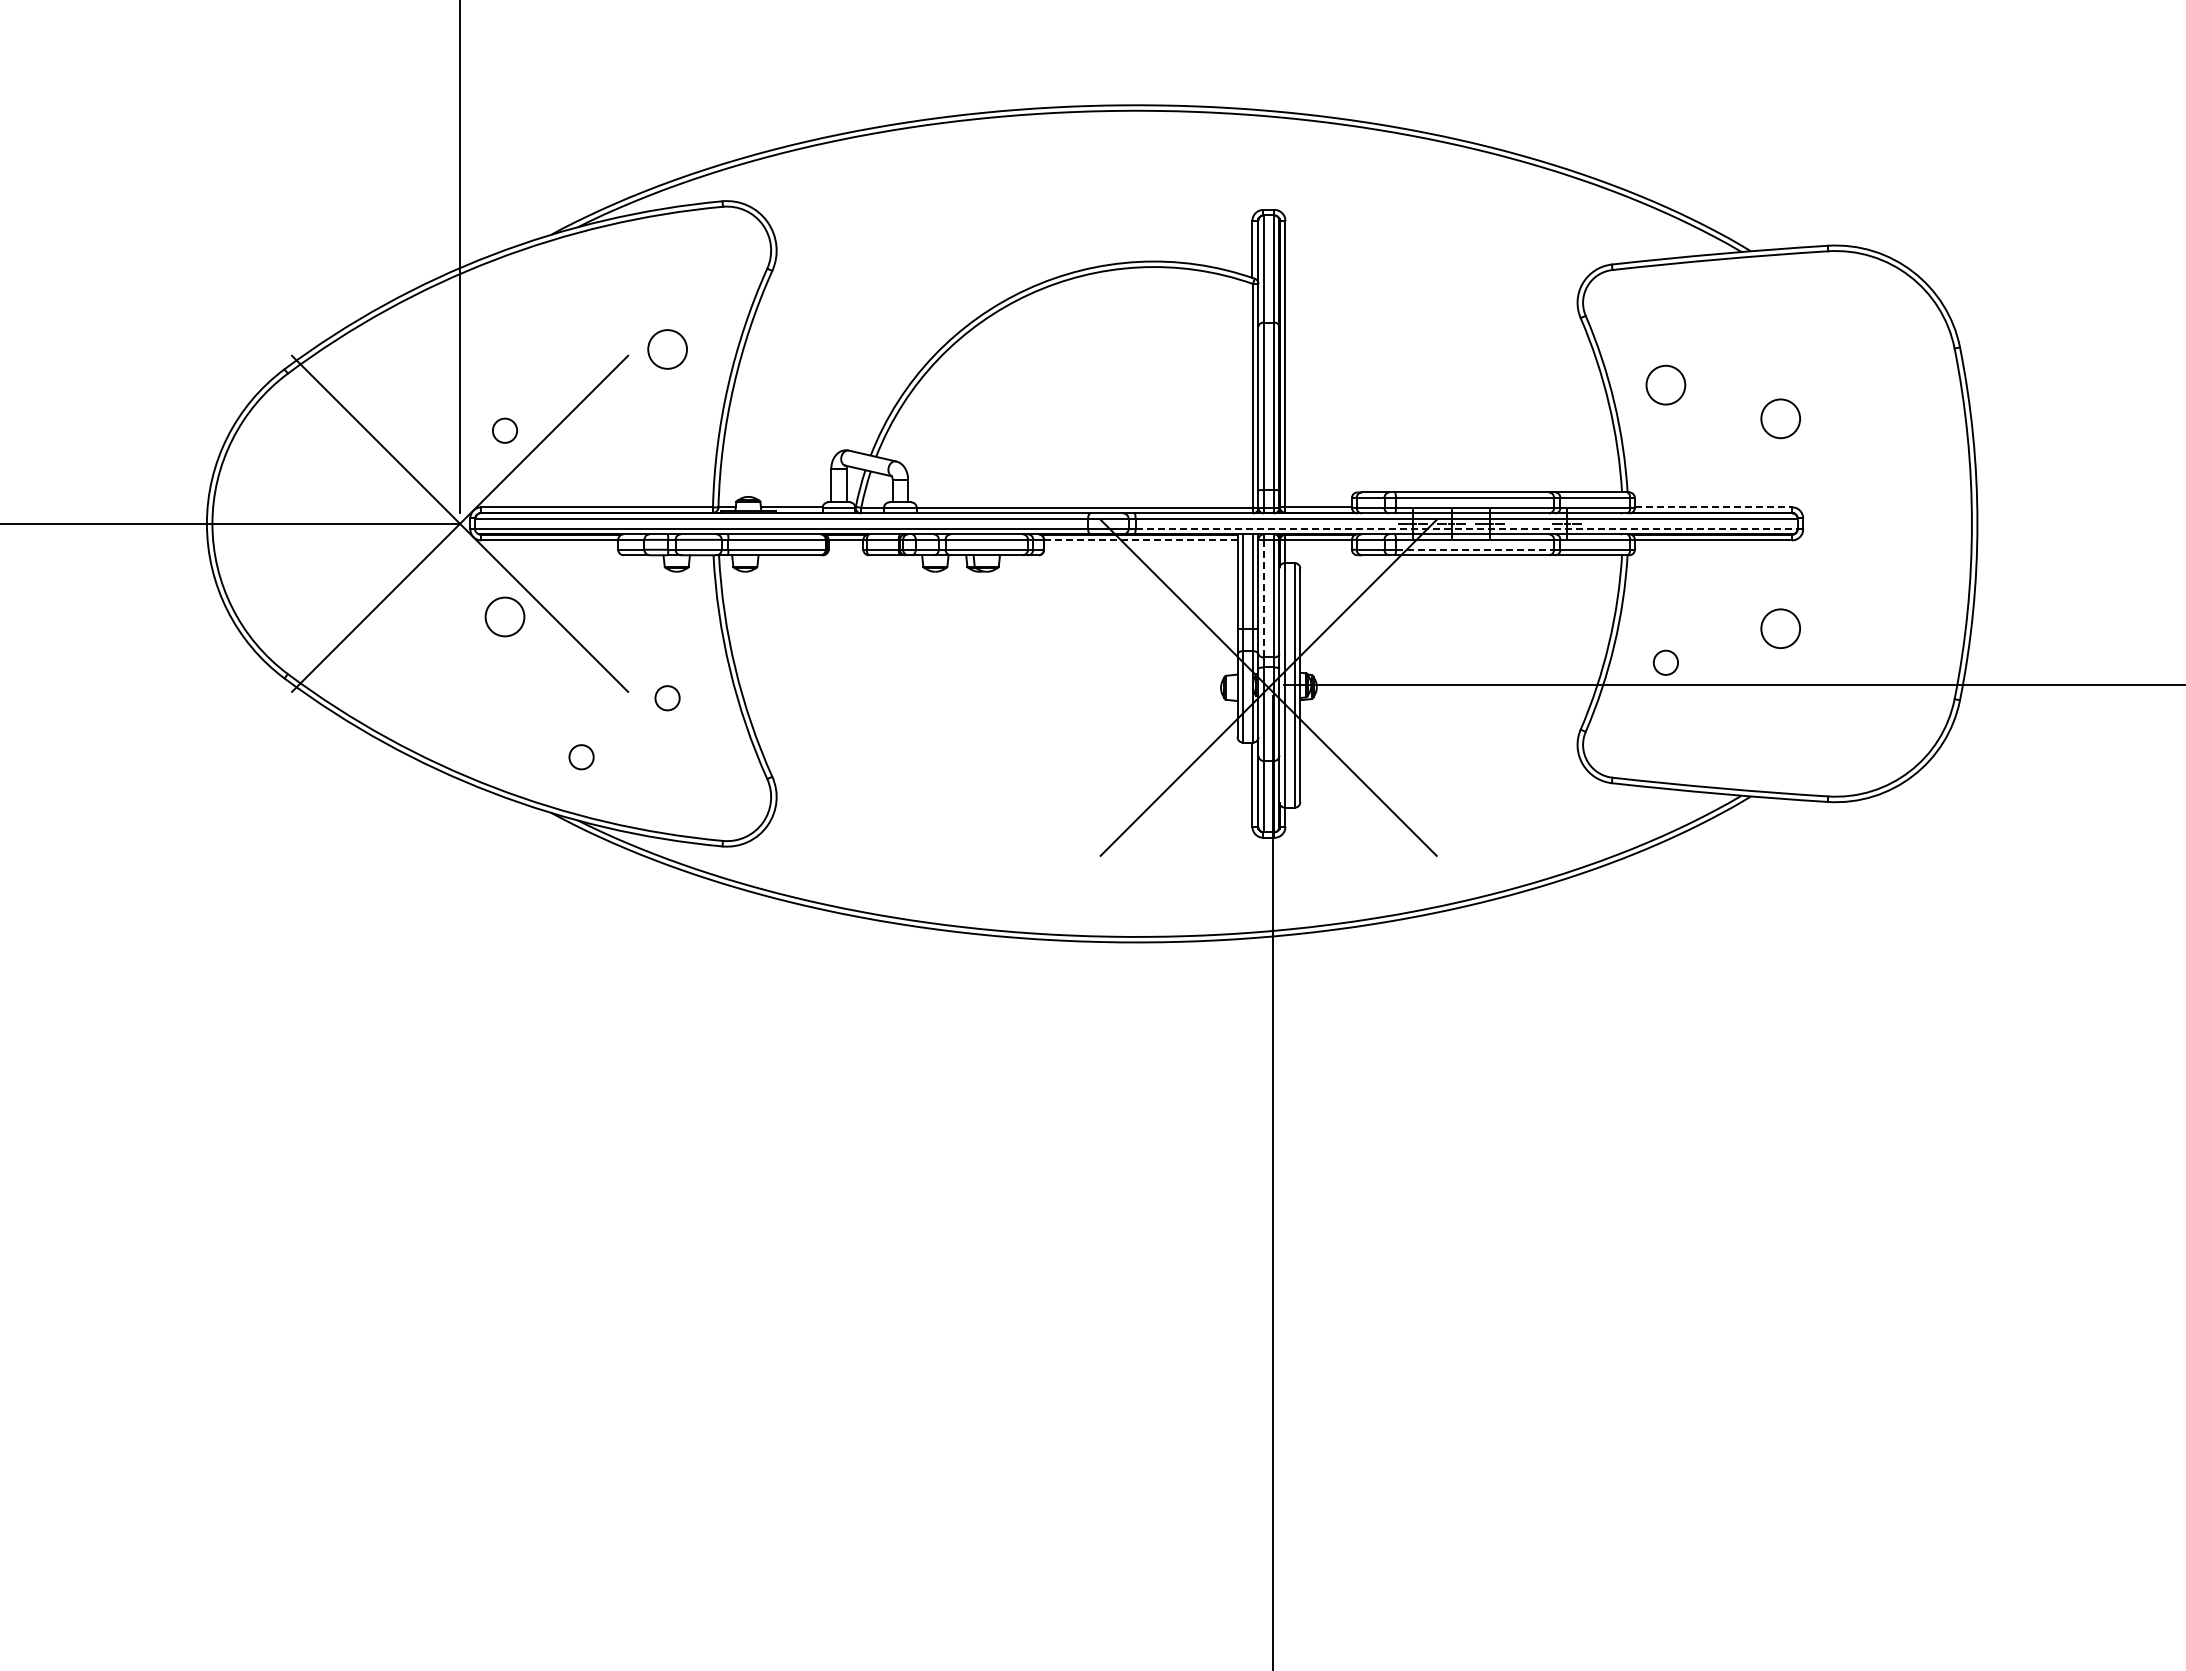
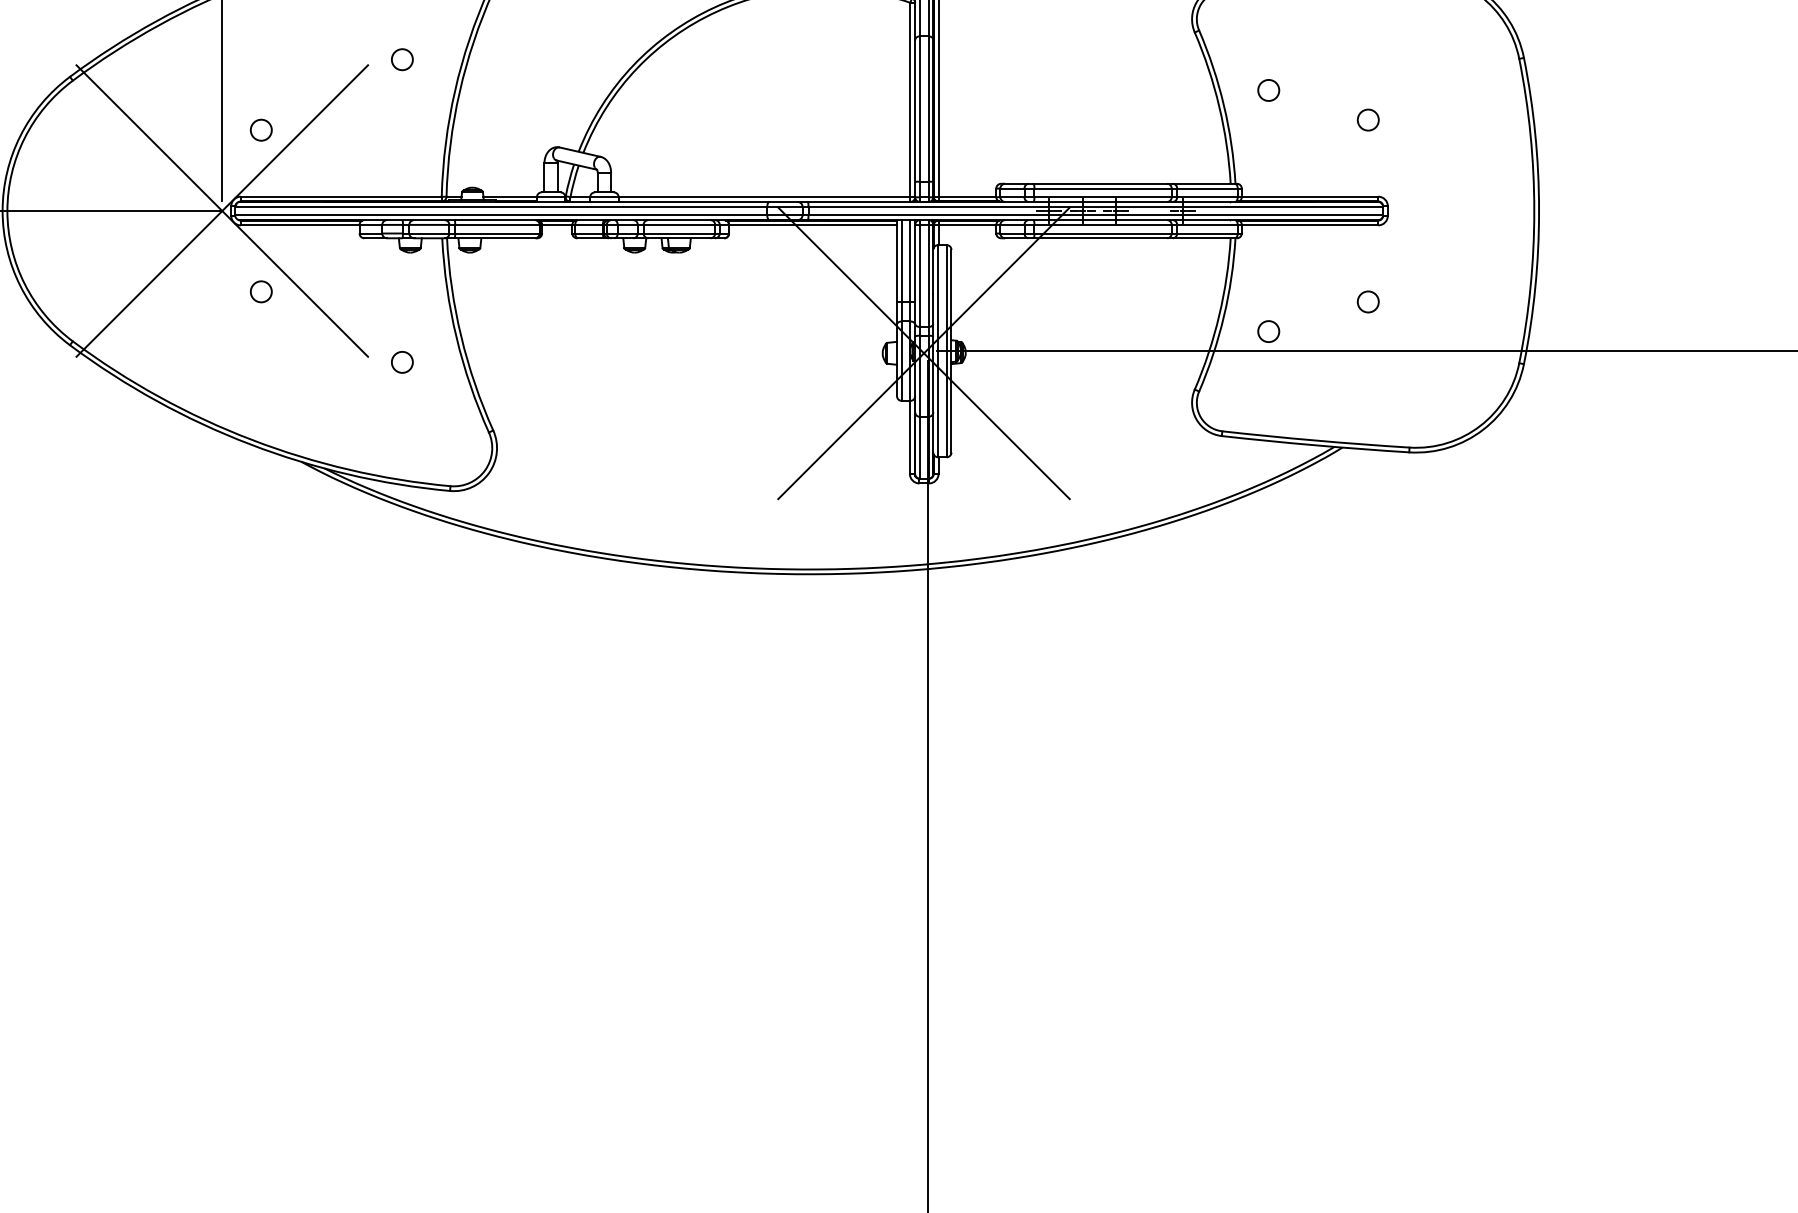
circle: (667, 349) -> (402, 59), size x0.62
circle: (1665, 384) -> (1268, 90), size x0.62
circle: (1780, 419) -> (1368, 120), size x0.62
line: (1713, 507) -> (1310, 196), dashed -> solid
line: (1467, 528) -> (1096, 215), dashed -> solid
line: (1140, 540) -> (812, 225), dashed -> solid
line: (1475, 549) -> (1103, 233), dashed -> solid
line: (1263, 598) -> (919, 275), dashed -> solid
circle: (504, 616) -> (260, 291), size x0.62
circle: (1780, 628) -> (1368, 301), size x0.62
circle: (581, 757) -> (327, 413), removed

